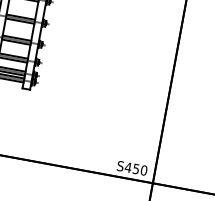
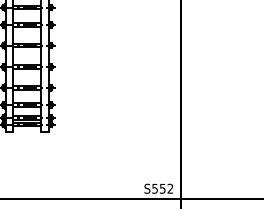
text: (136, 168) -> (162, 188), S450 -> S552

